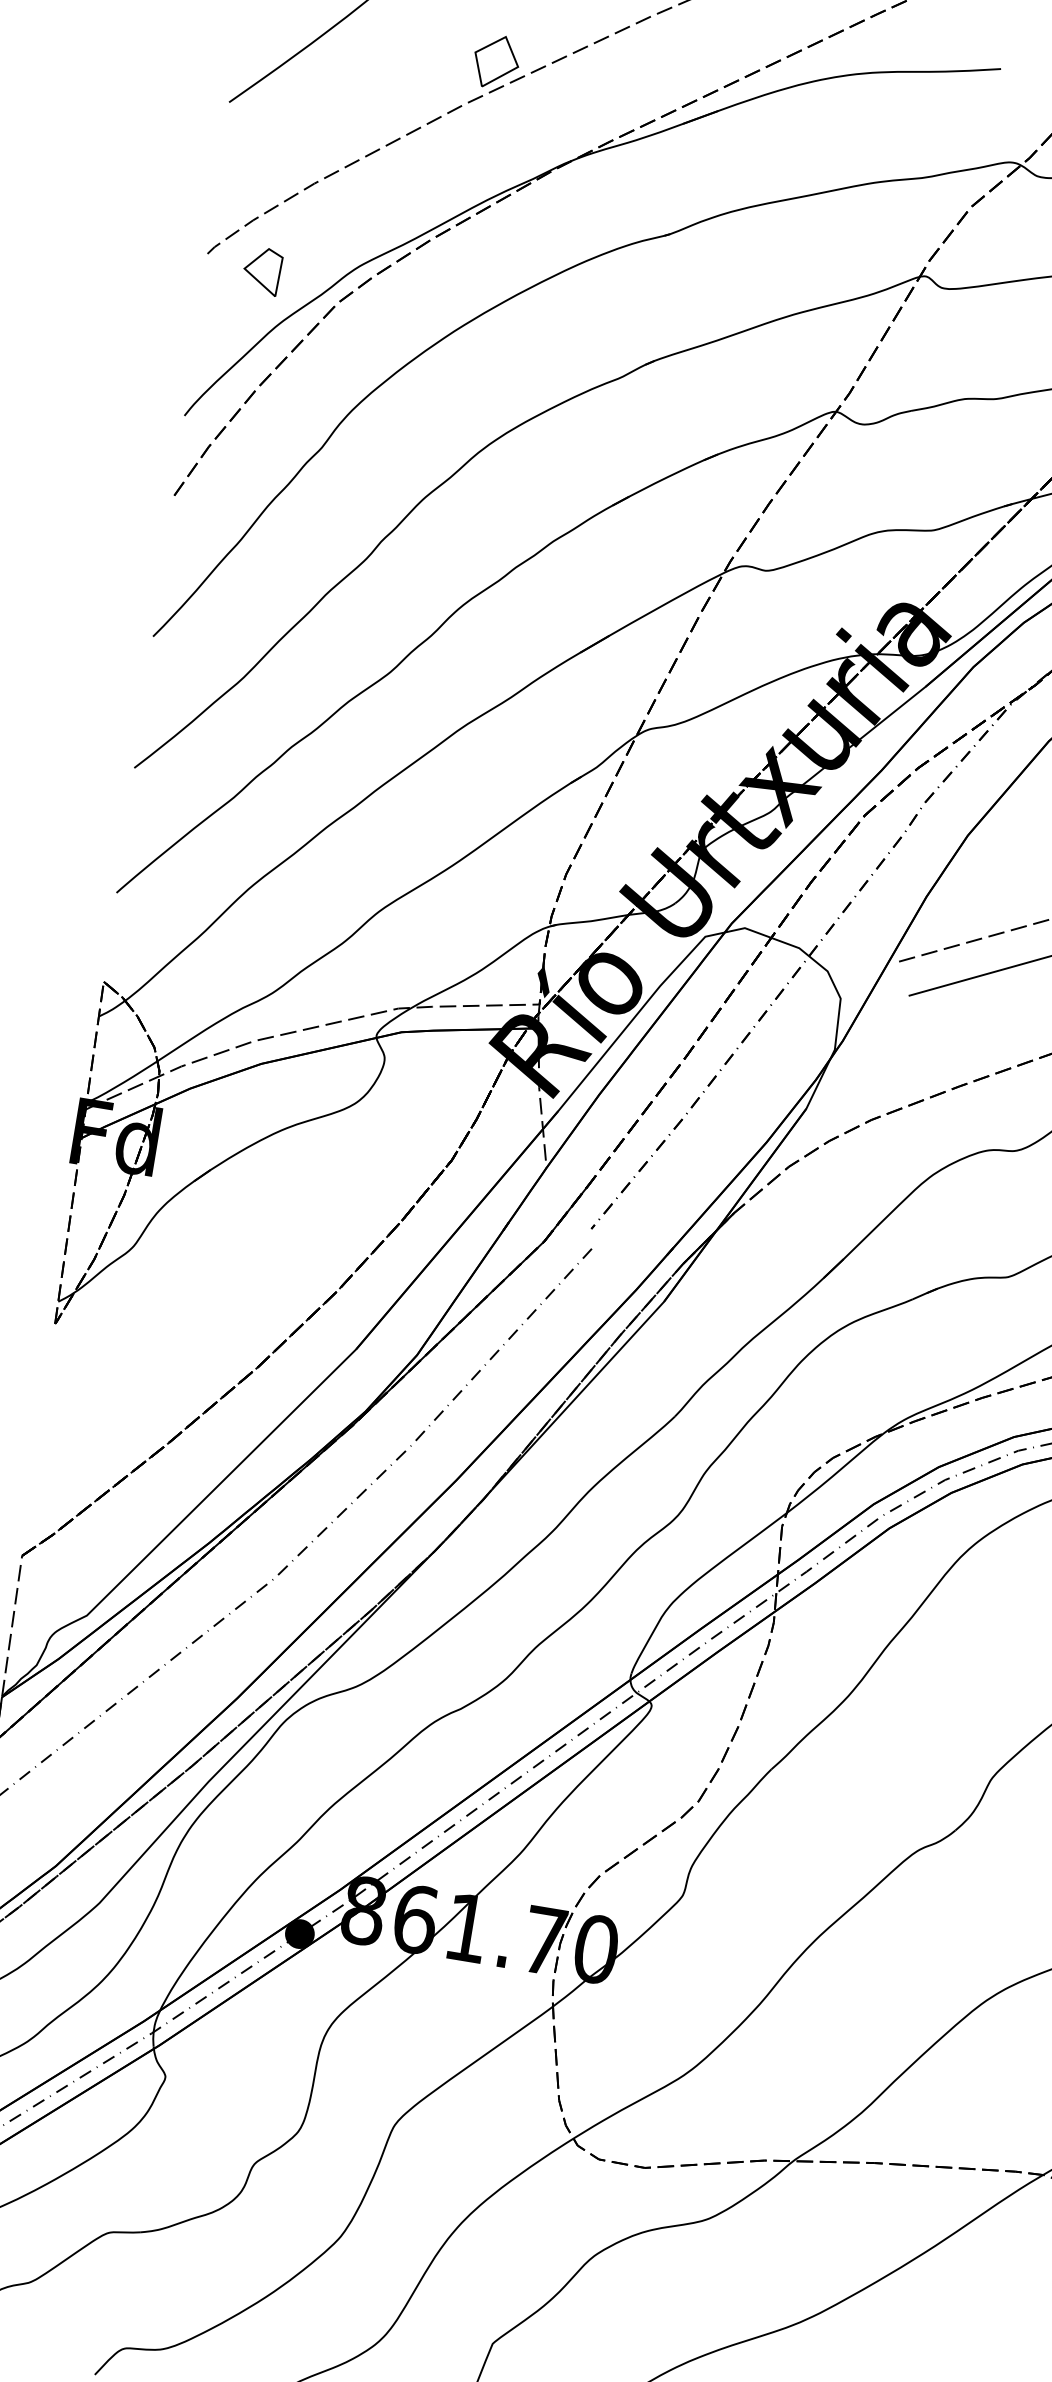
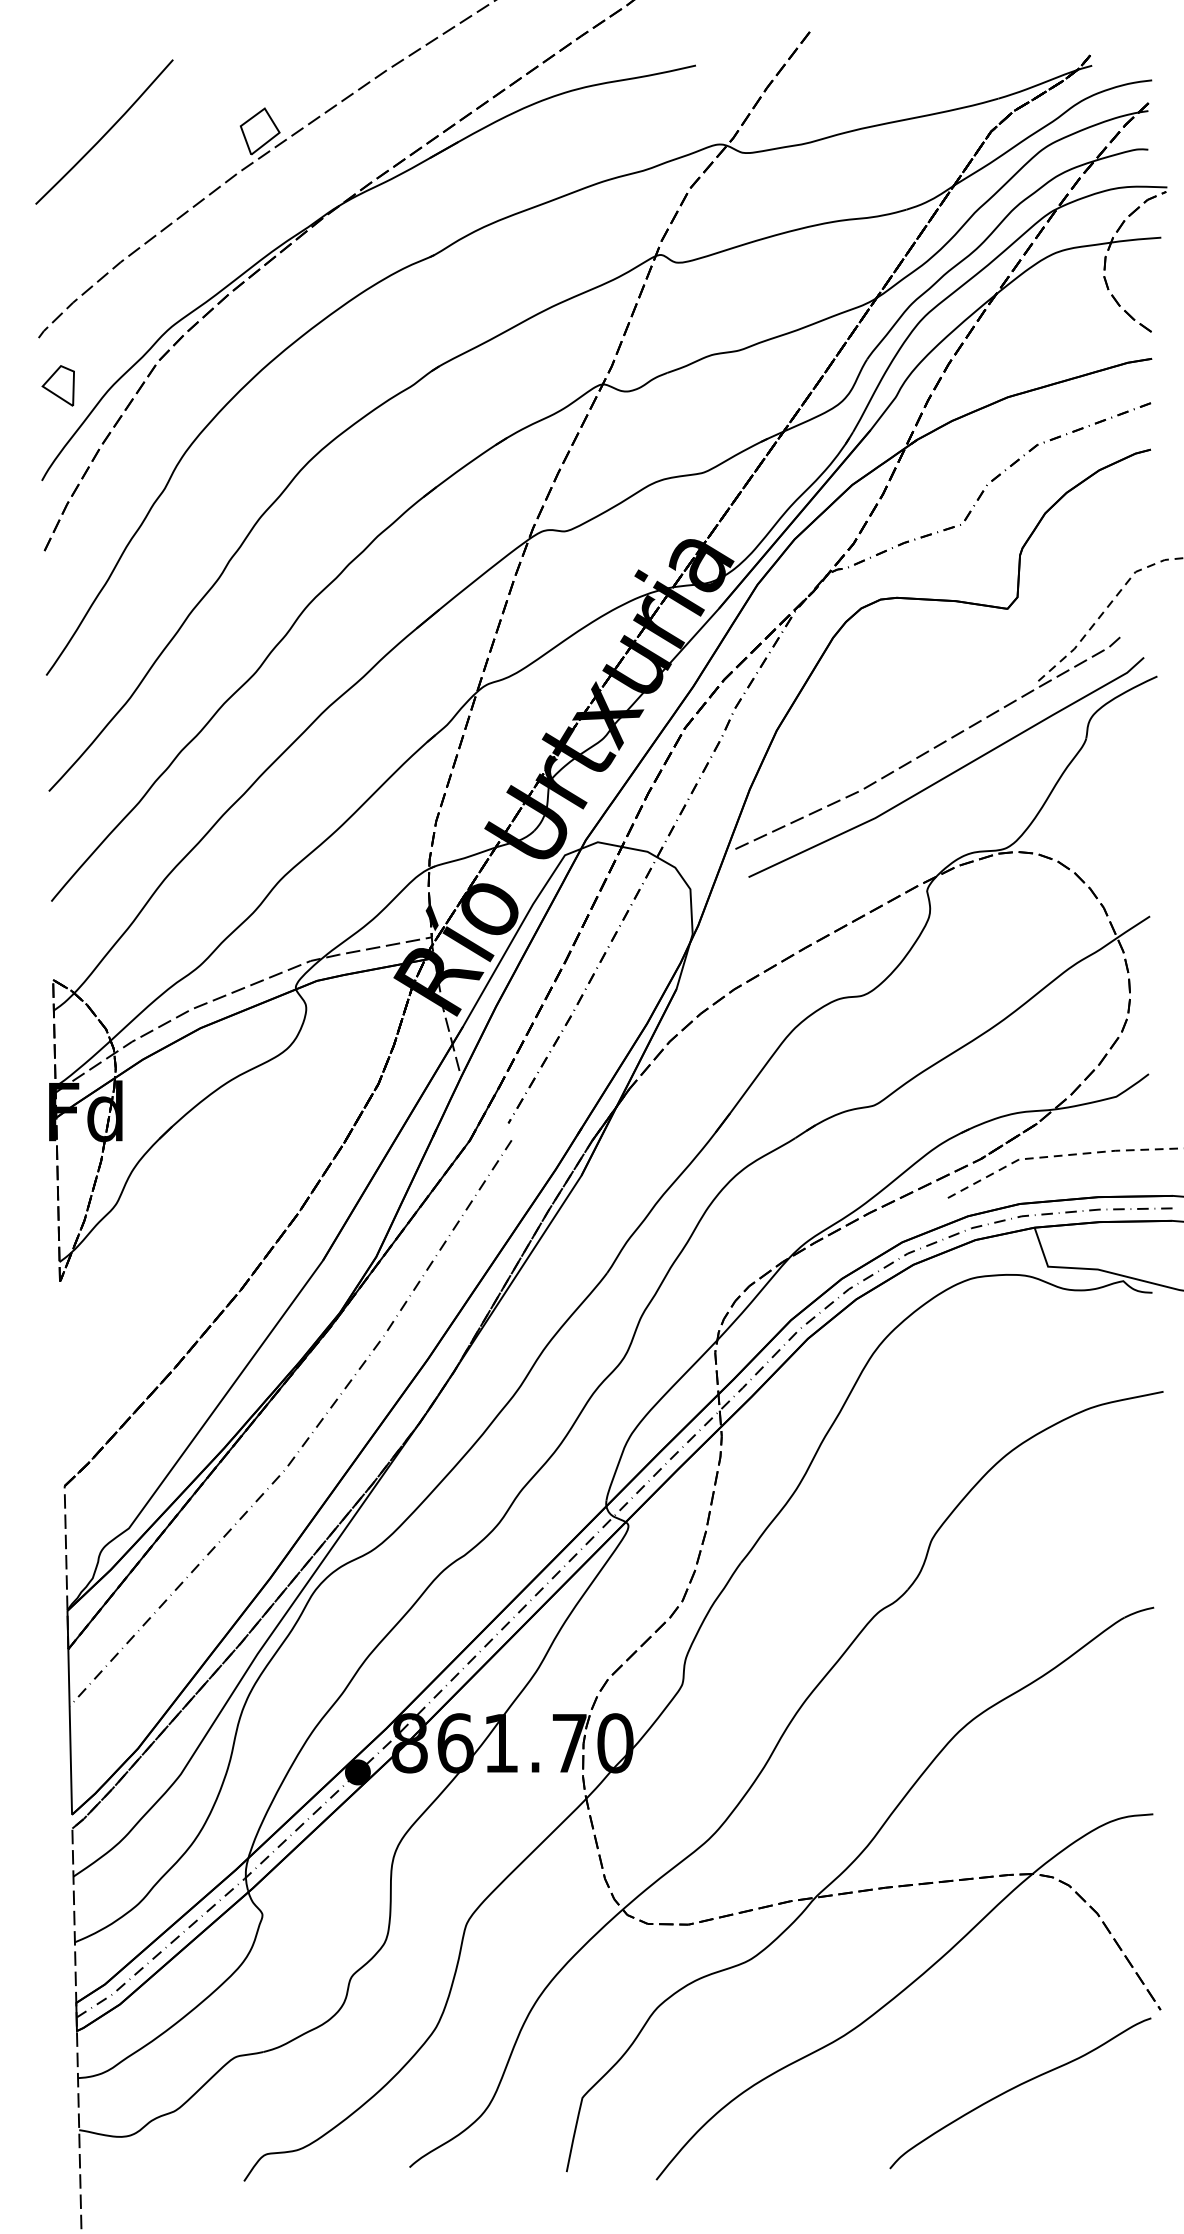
part: (261, 270) -> (57, 385), moved

